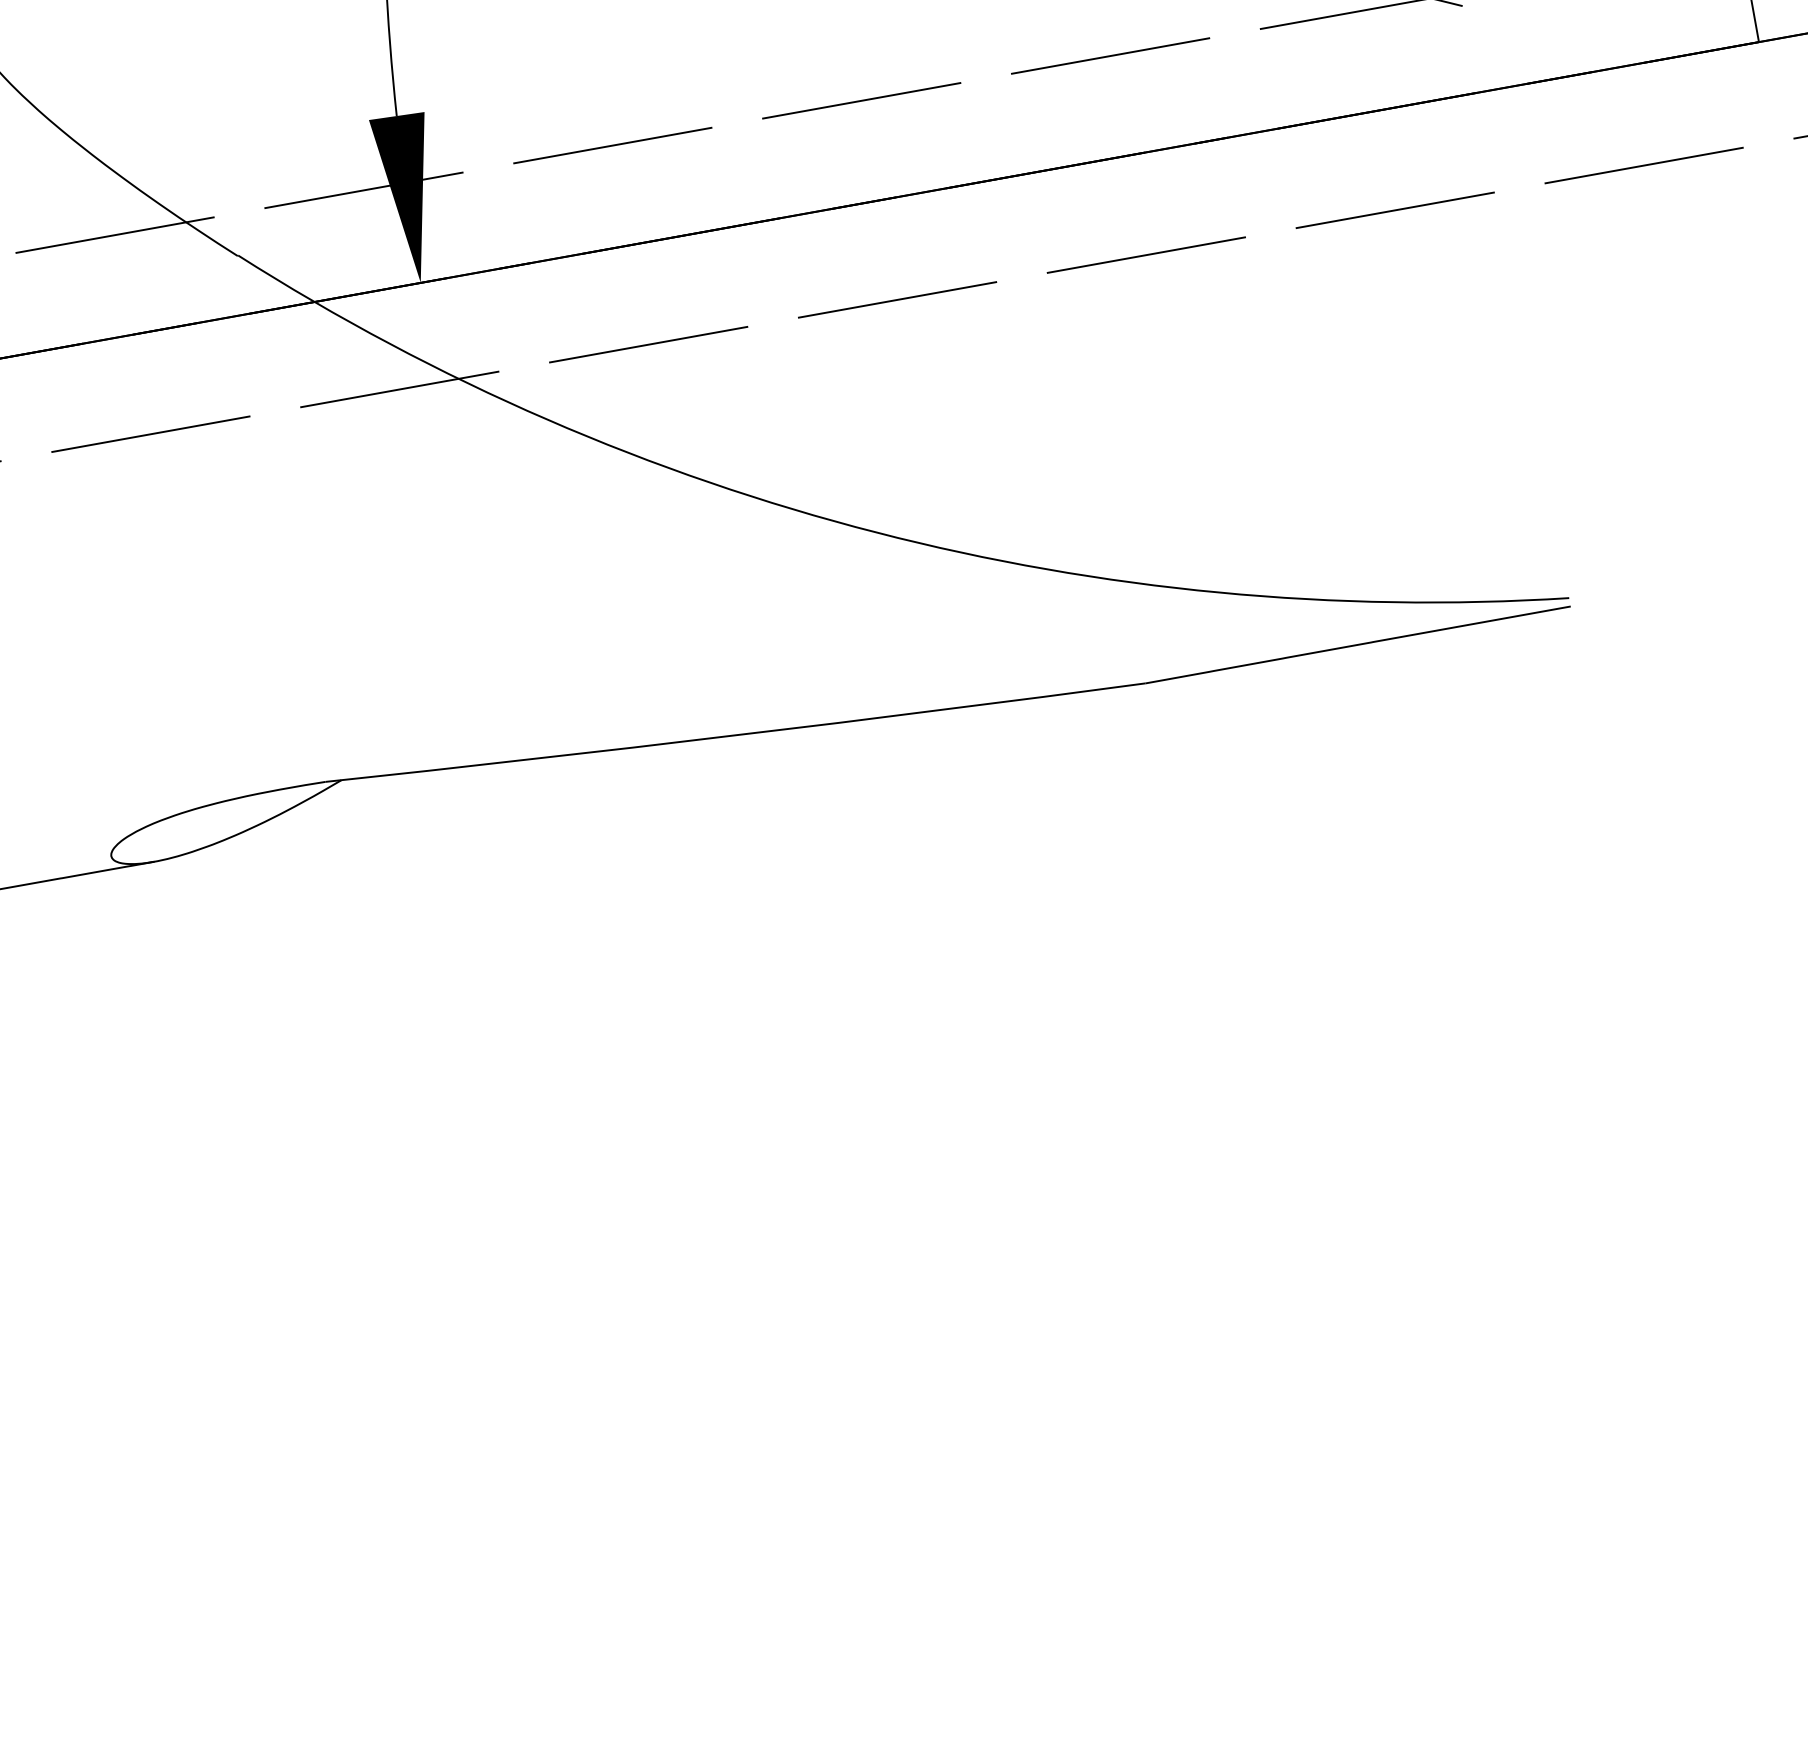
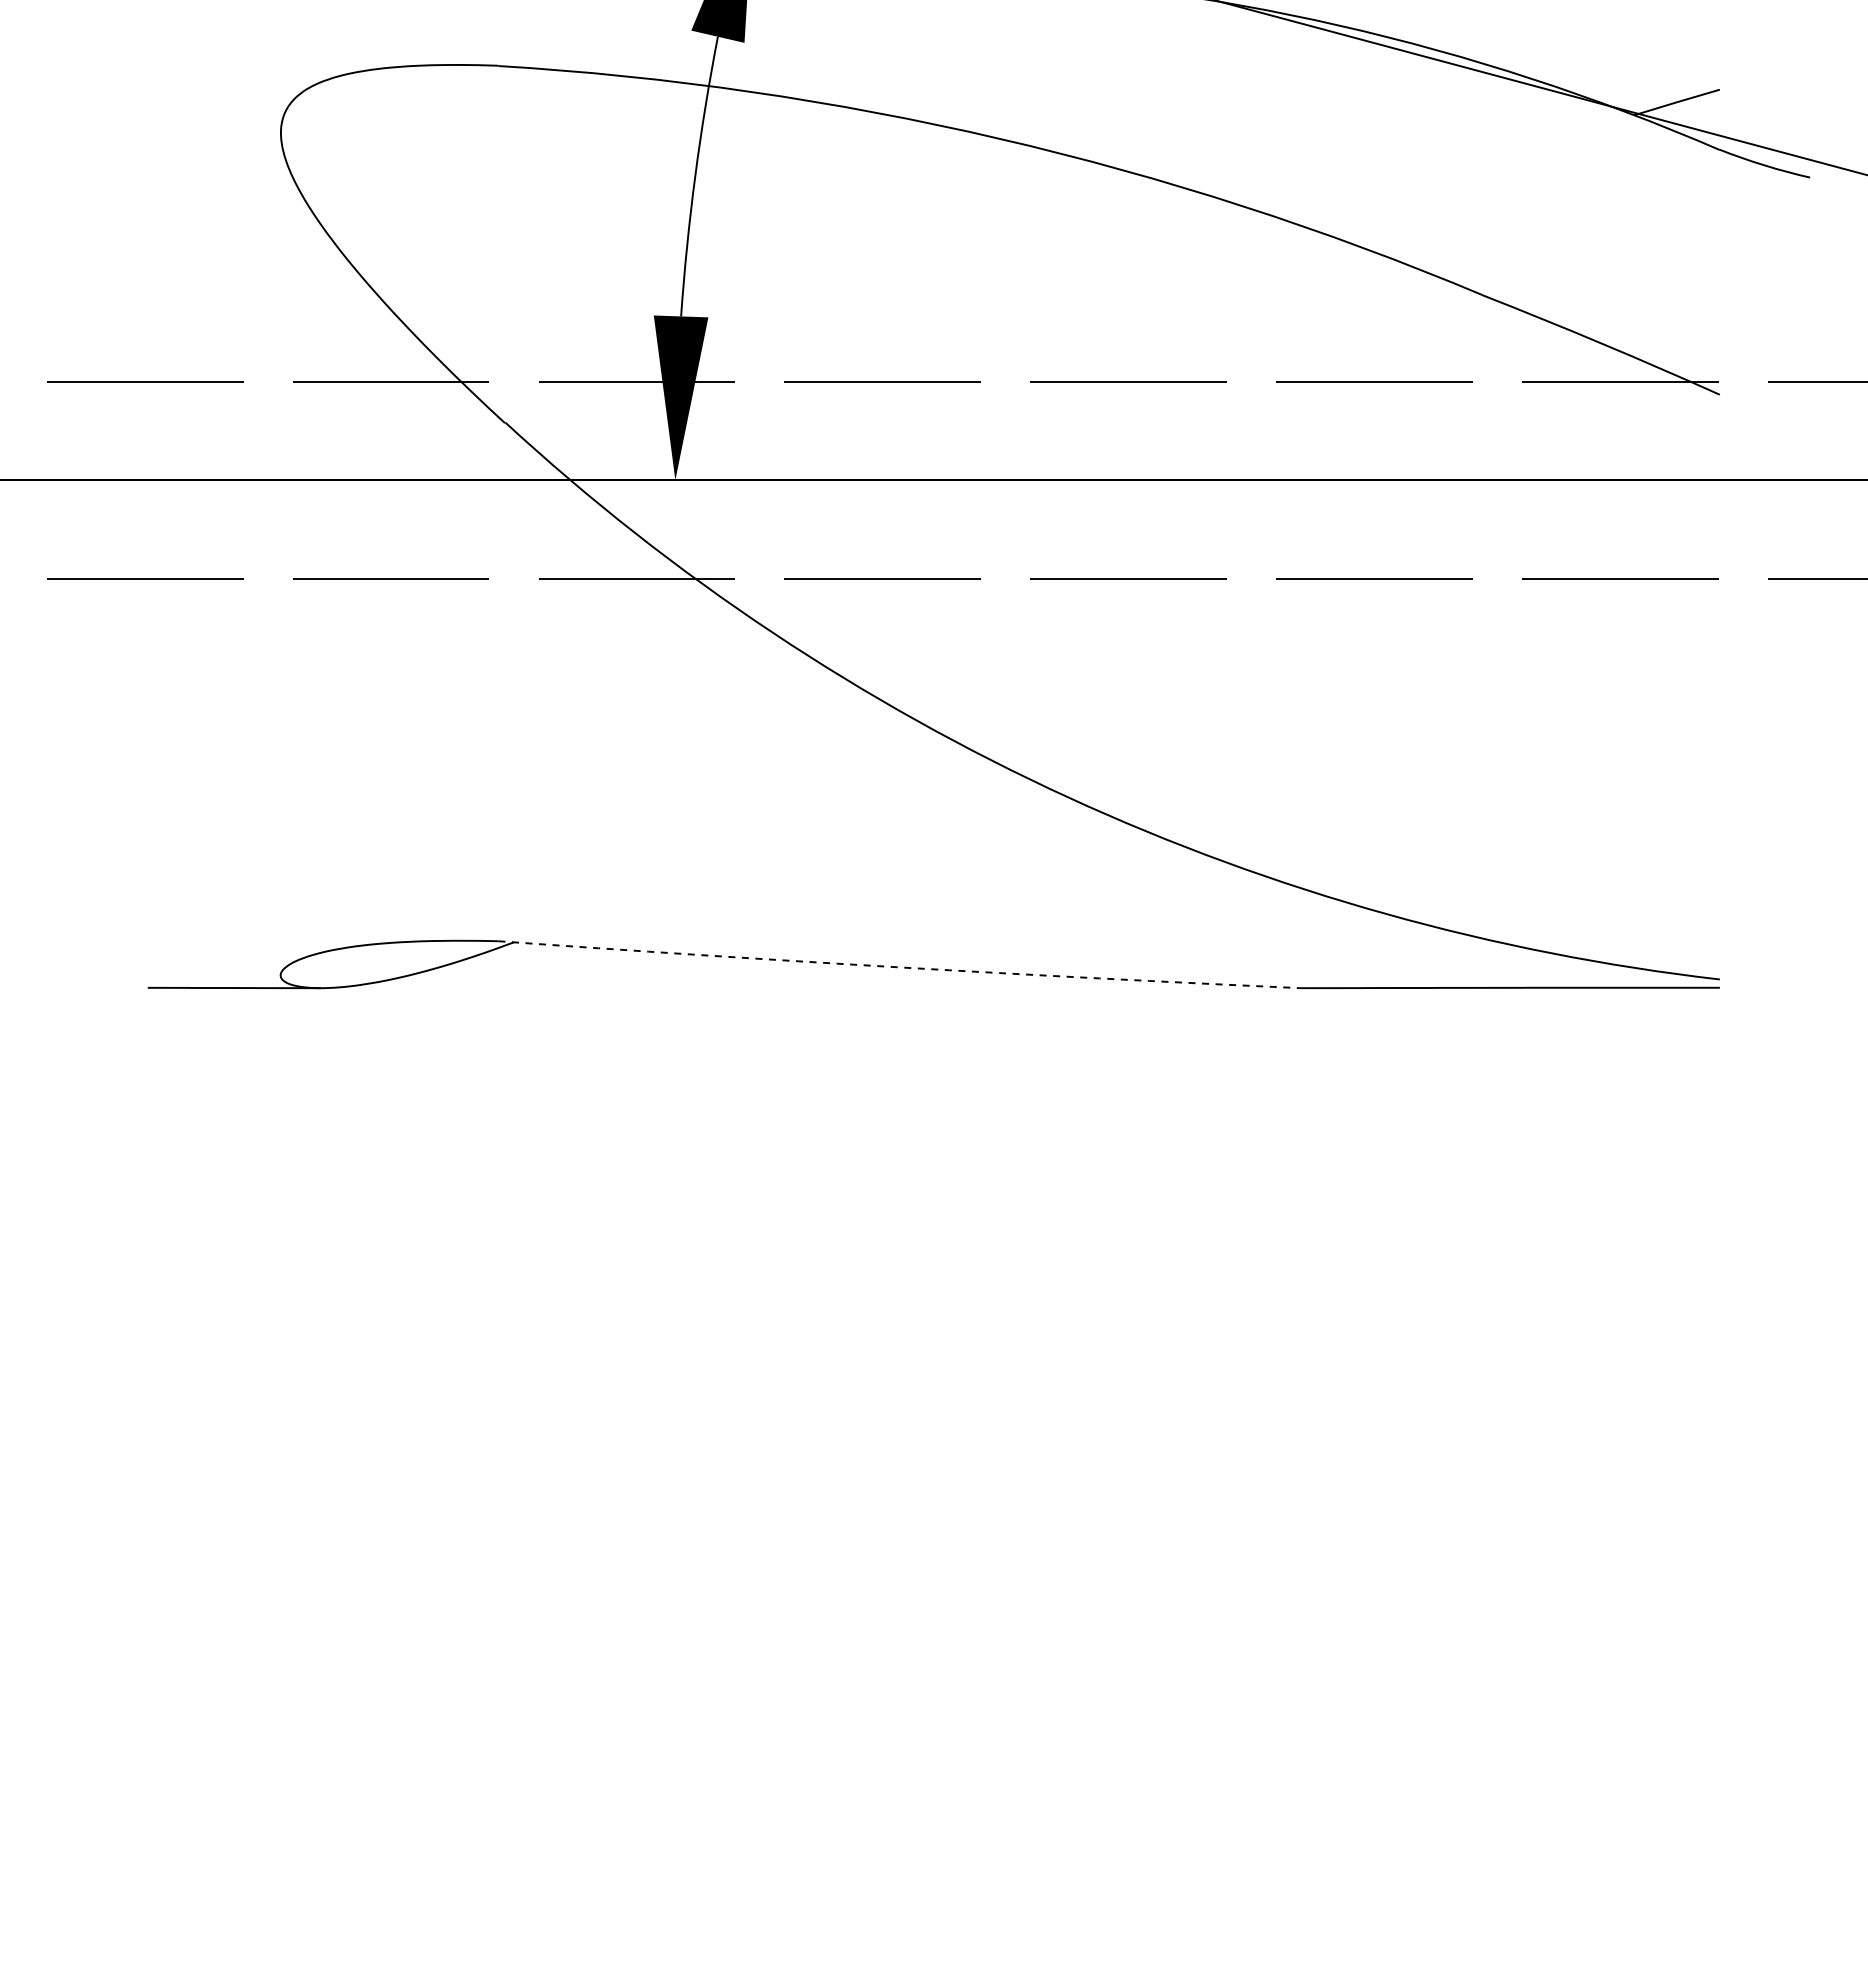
arc: (736, 735) -> (899, 967), solid -> dashed

